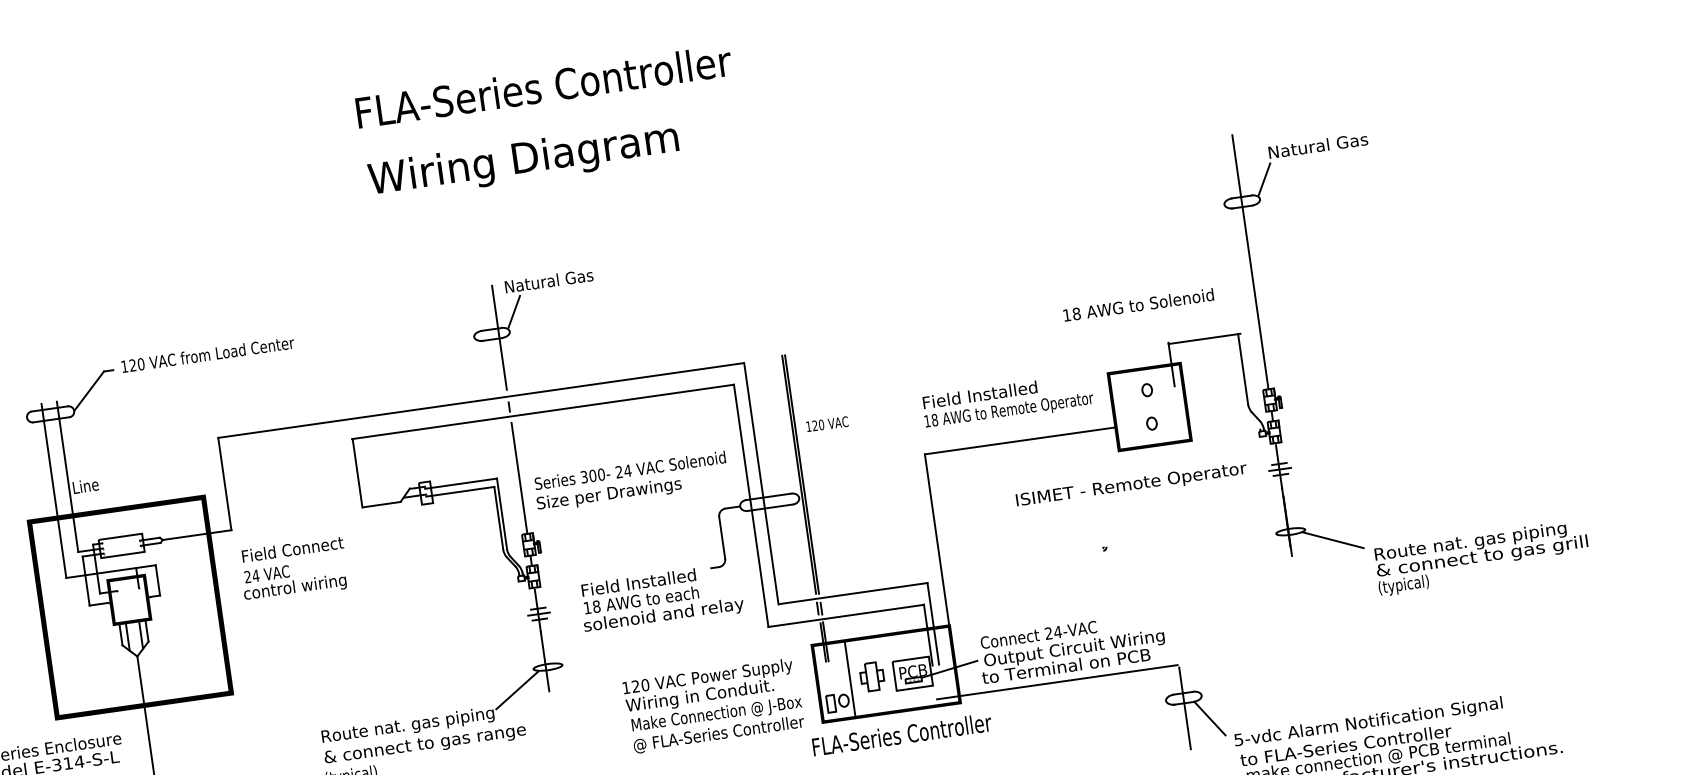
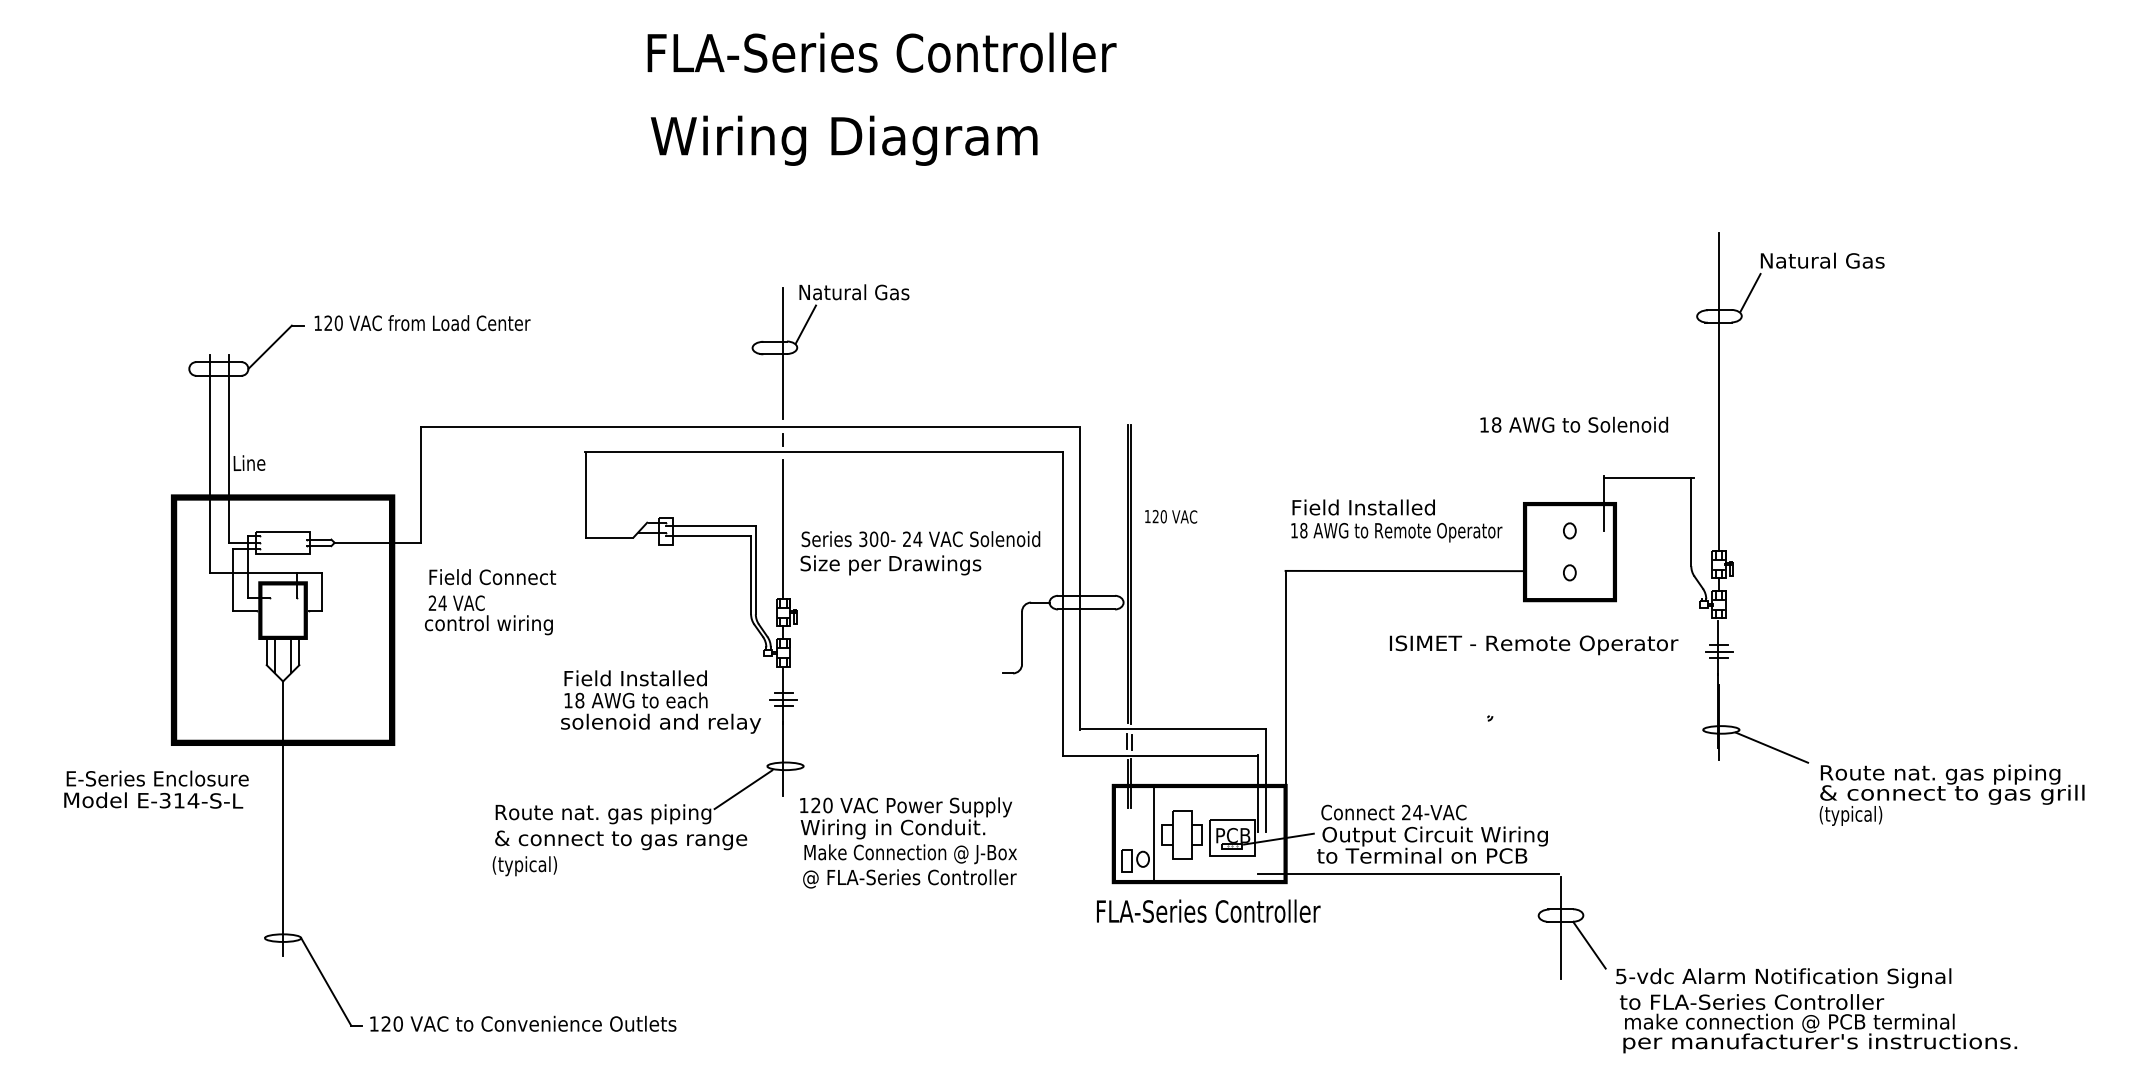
text: (661, 598) -> (660, 701), moved
part: (871, 676) -> (1181, 834), size x1.4
text: (713, 705) -> (908, 842), moved

